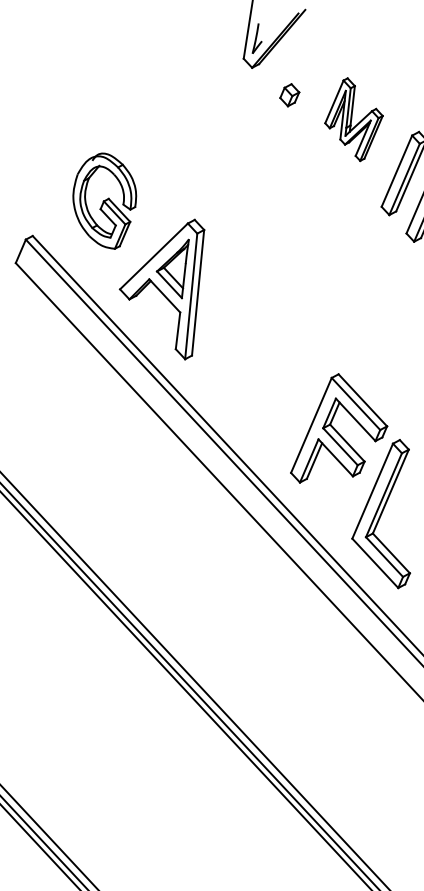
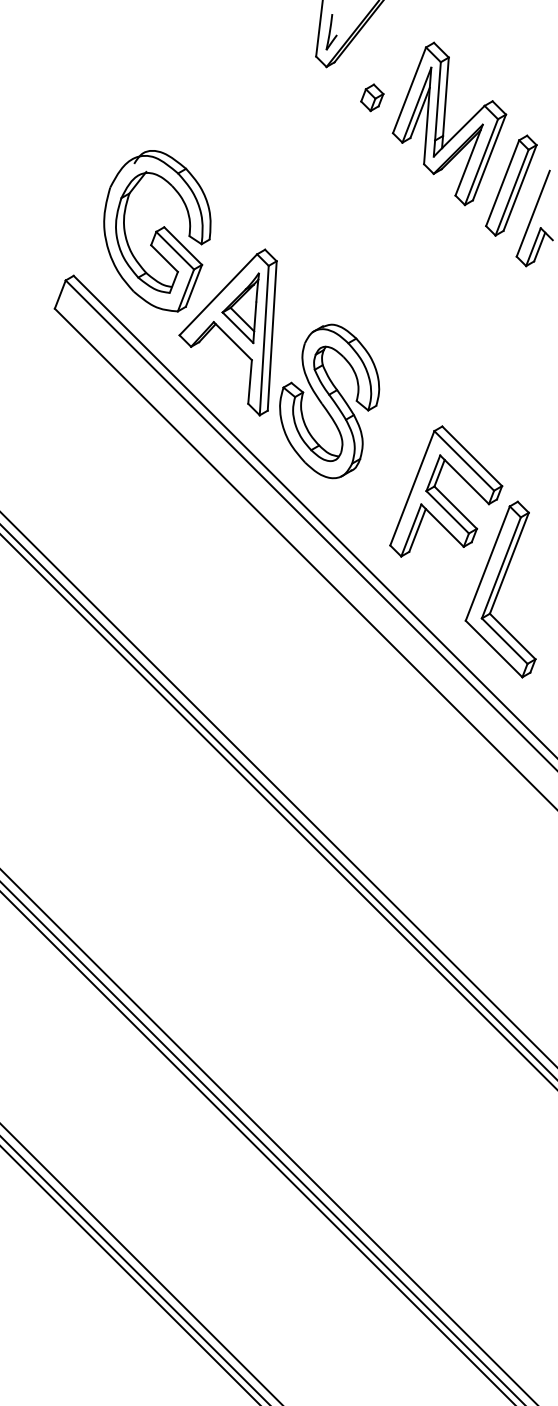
part: (353, 119) -> (449, 123), size x1.67
part: (104, 201) -> (157, 231), size x1.43
part: (244, 349) -> (329, 401), added

